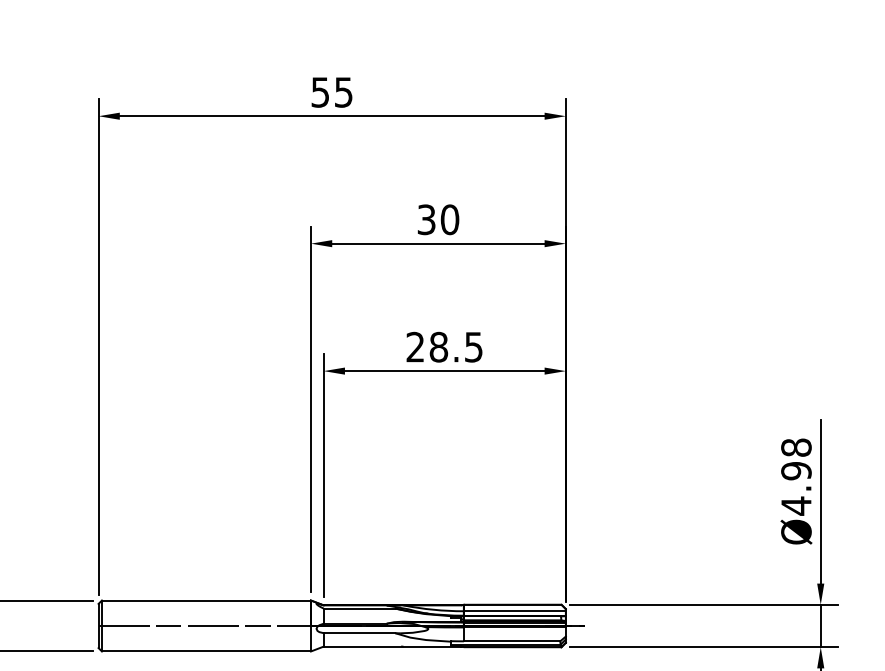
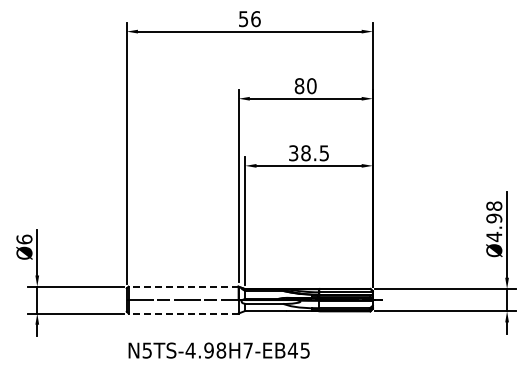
text: (343, 93) -> (255, 19), 55 -> 56
text: (426, 220) -> (299, 86), 30 -> 80
text: (415, 347) -> (293, 153), 28.5 -> 38.5
line: (206, 600) -> (183, 286), solid -> dashed
line: (206, 651) -> (183, 313), solid -> dashed

